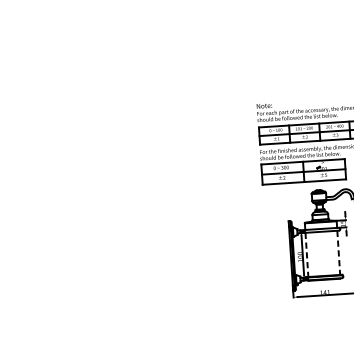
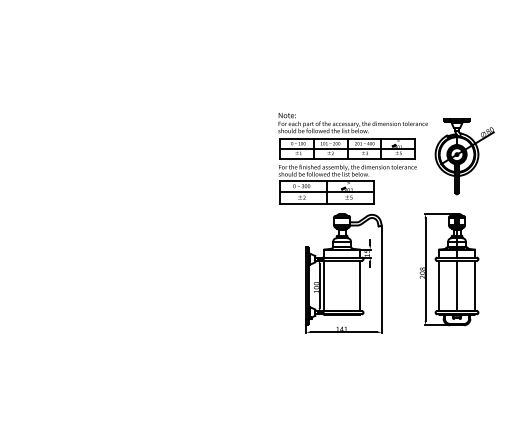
line: (339, 252) -> (360, 285), dashed -> solid
line: (307, 254) -> (324, 285), dashed -> solid

